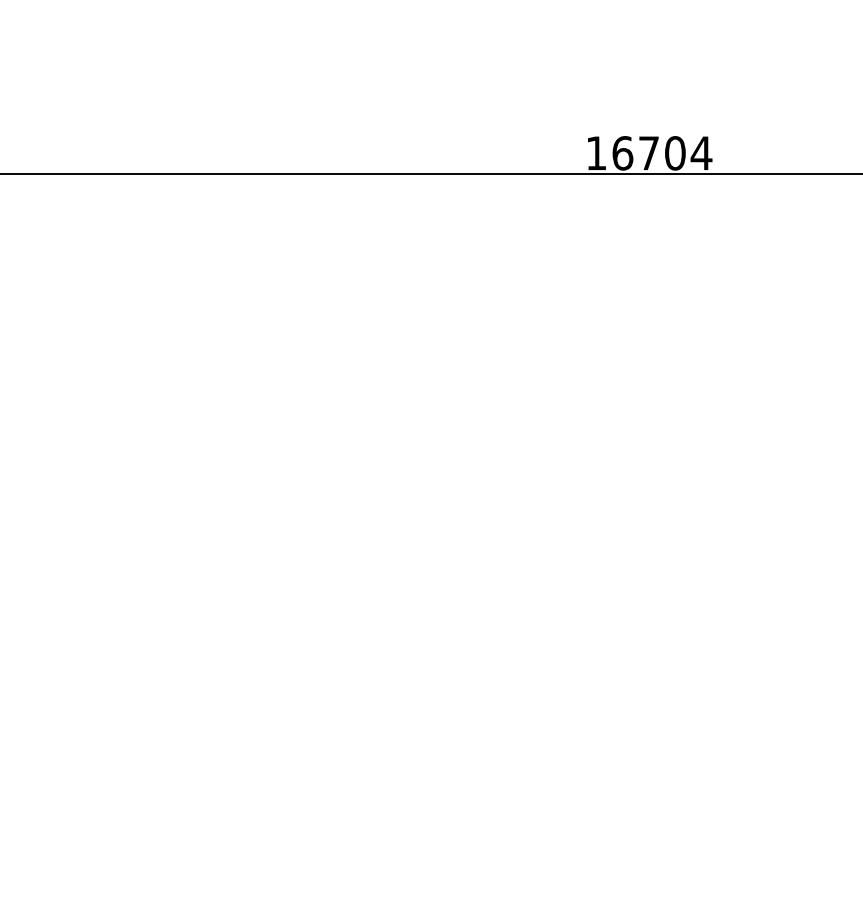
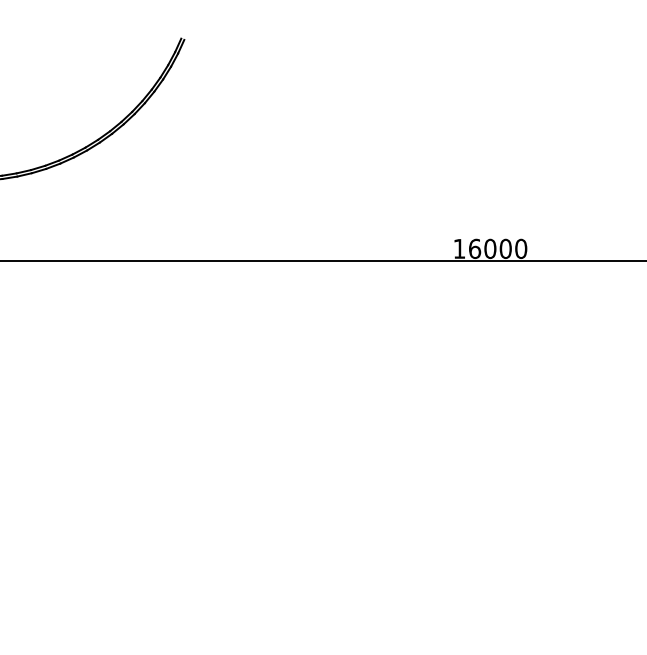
text: (674, 152) -> (505, 248), 16704 -> 16000

